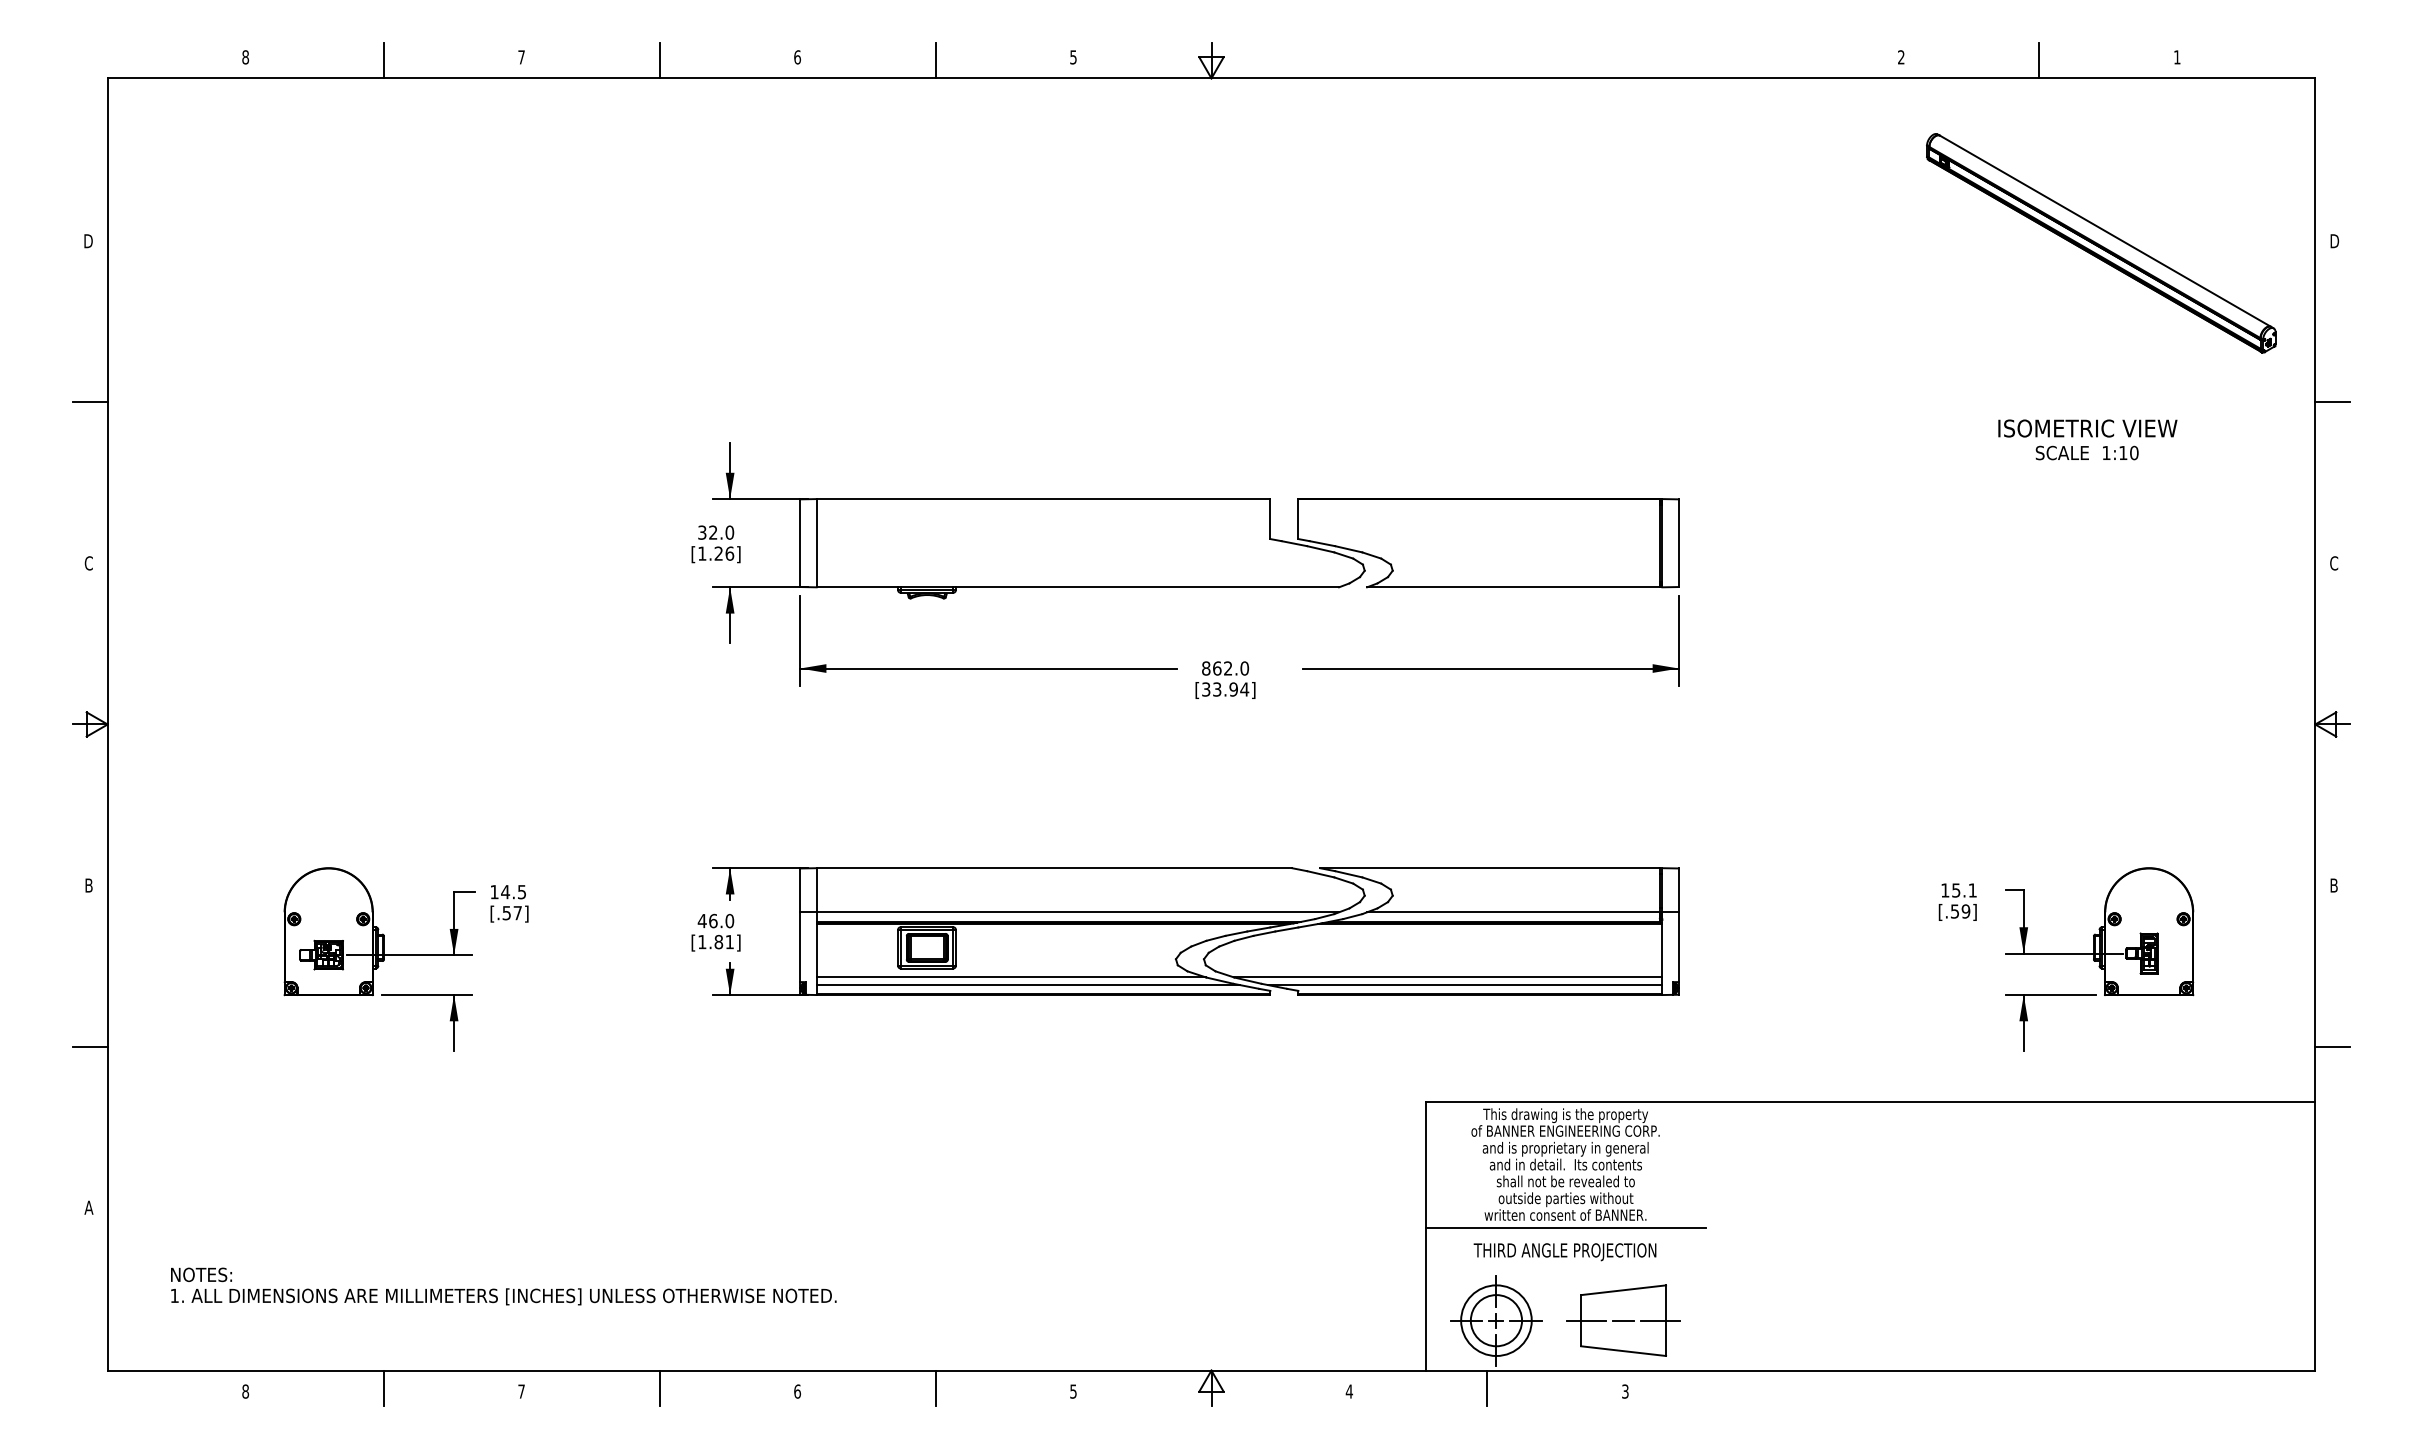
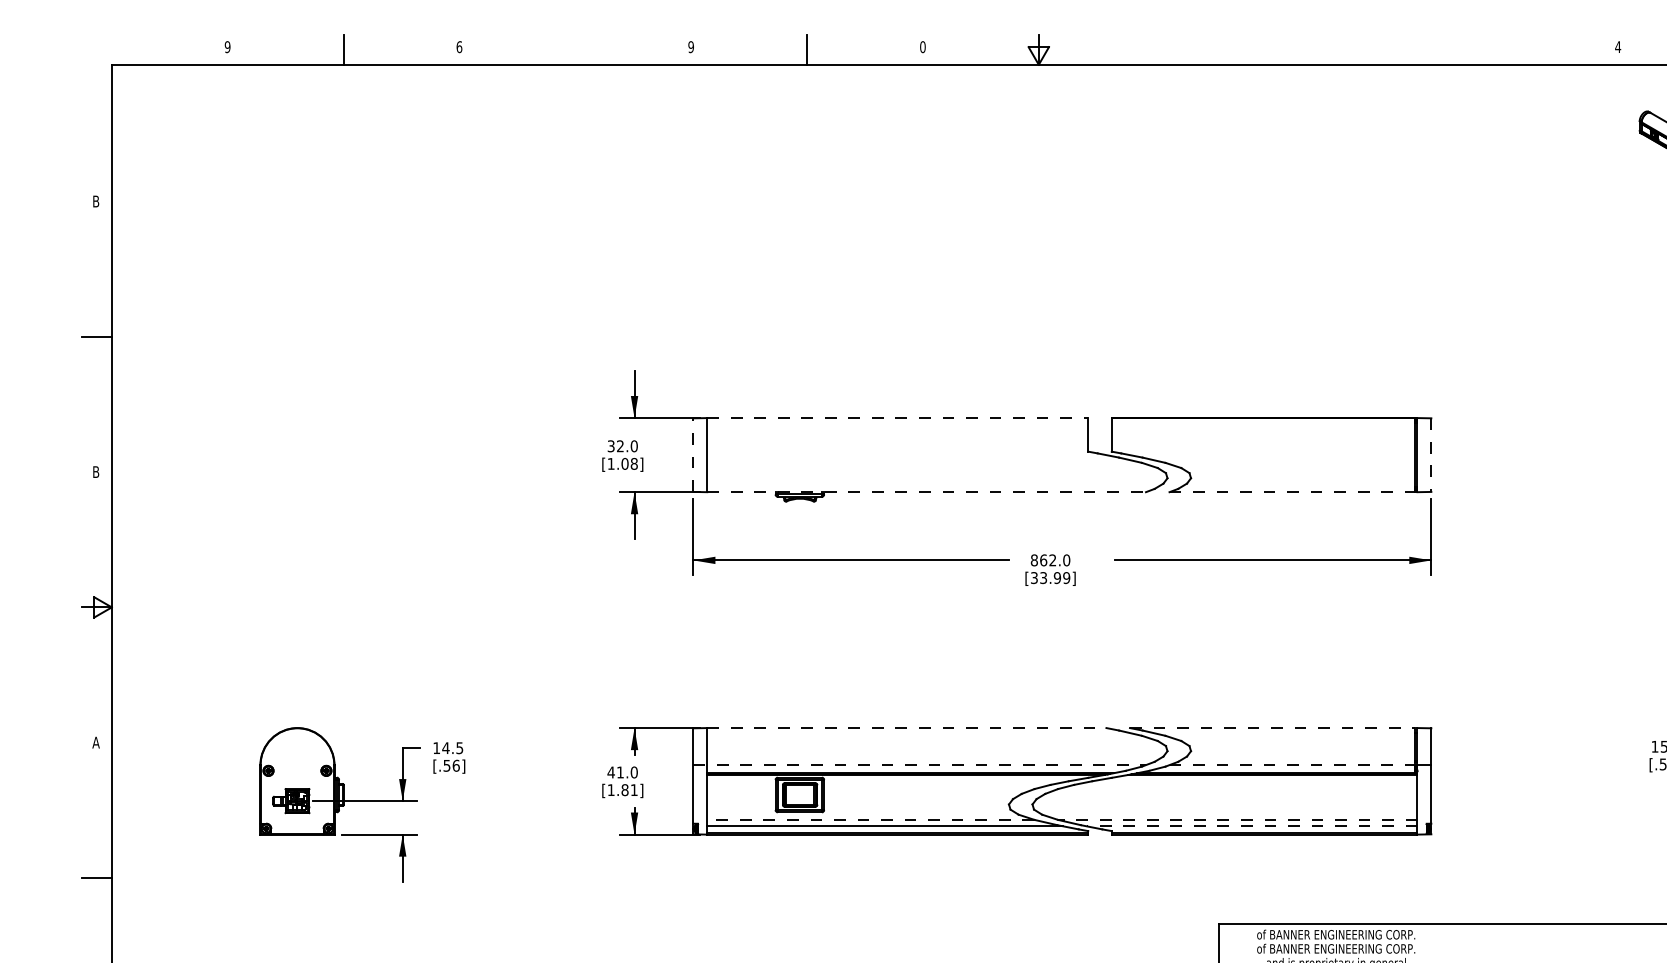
text: (245, 57) -> (227, 47), 8 -> 9
text: (521, 57) -> (459, 47), 7 -> 6
text: (797, 57) -> (691, 47), 6 -> 9
text: (1073, 57) -> (922, 47), 5 -> 0
text: (1900, 57) -> (1617, 47), 2 -> 4
line: (659, 60) -> (575, 49), removed
text: (88, 241) -> (95, 201), D -> B
line: (1043, 499) -> (897, 418), solid -> dashed
line: (800, 543) -> (693, 455), solid -> dashed
line: (1678, 543) -> (1431, 455), solid -> dashed
text: (724, 553) -> (629, 463), [1.26] -> [1.08]
text: (88, 563) -> (95, 472), C -> B
line: (1078, 587) -> (927, 492), solid -> dashed
line: (1514, 587) -> (1293, 492), solid -> dashed
text: (1244, 689) -> (1066, 578), [33.94] -> [33.99]
line: (1054, 868) -> (906, 728), solid -> dashed
line: (1489, 868) -> (1272, 728), solid -> dashed
text: (88, 885) -> (95, 742), B -> A
line: (1070, 912) -> (920, 765), solid -> dashed
line: (1513, 912) -> (1292, 765), solid -> dashed
text: (517, 913) -> (455, 766), [.57] -> [.56]
text: (713, 920) -> (620, 771), 46.0 -> 41.0
line: (1011, 977) -> (870, 819), solid -> dashed
line: (1447, 977) -> (1237, 819), solid -> dashed
line: (1464, 985) -> (1251, 826), solid -> dashed
text: (1565, 1115) -> (1336, 935), This drawing is the property -> of BANNER ENGINEERING CORP.

